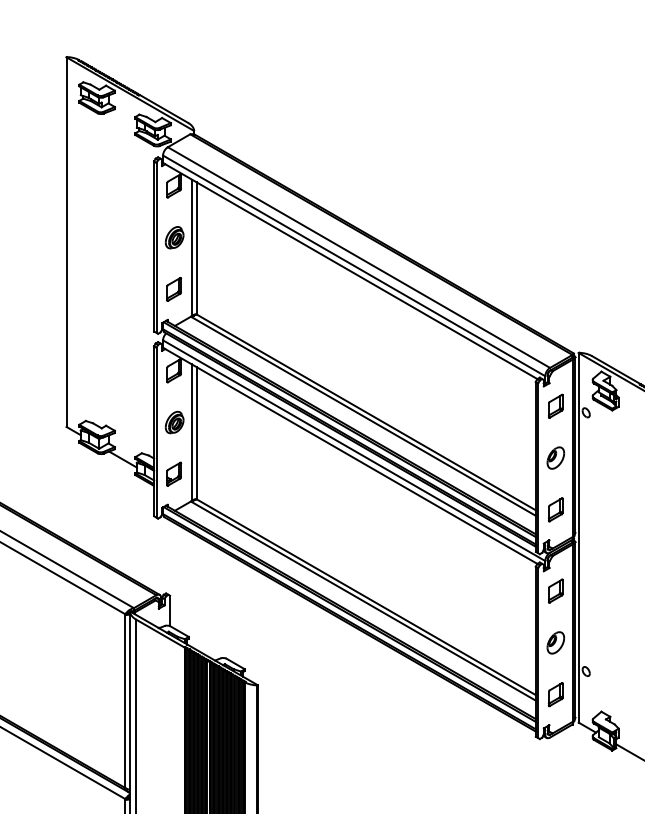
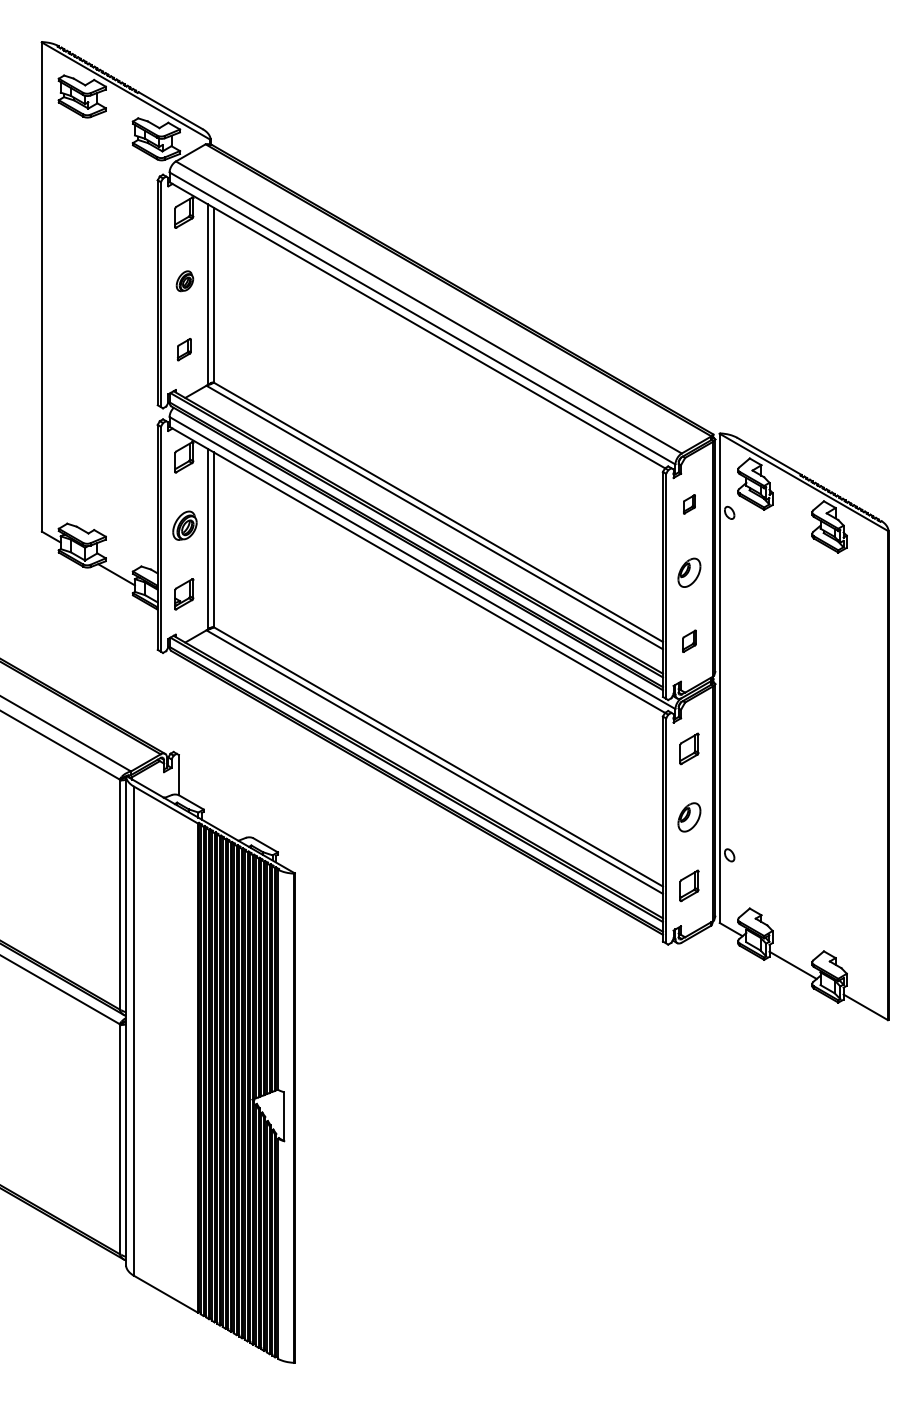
part: (174, 237) -> (184, 281), size x0.7
part: (174, 289) -> (184, 349), size x0.7
part: (555, 406) -> (689, 504), size x0.6
part: (555, 509) -> (689, 641), size x0.7

